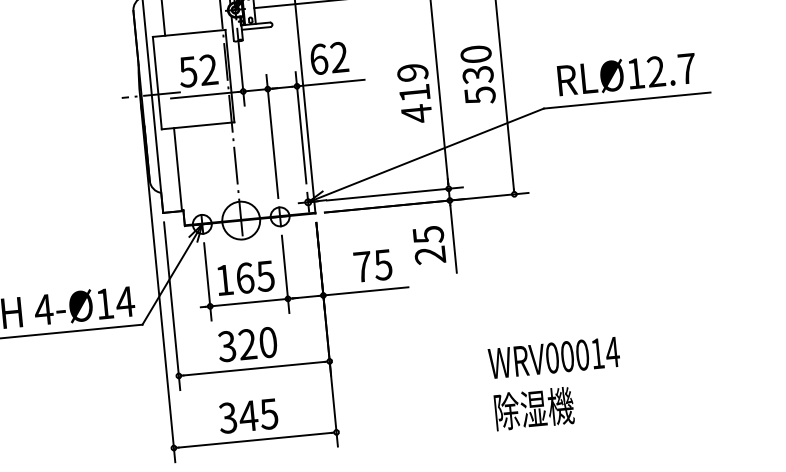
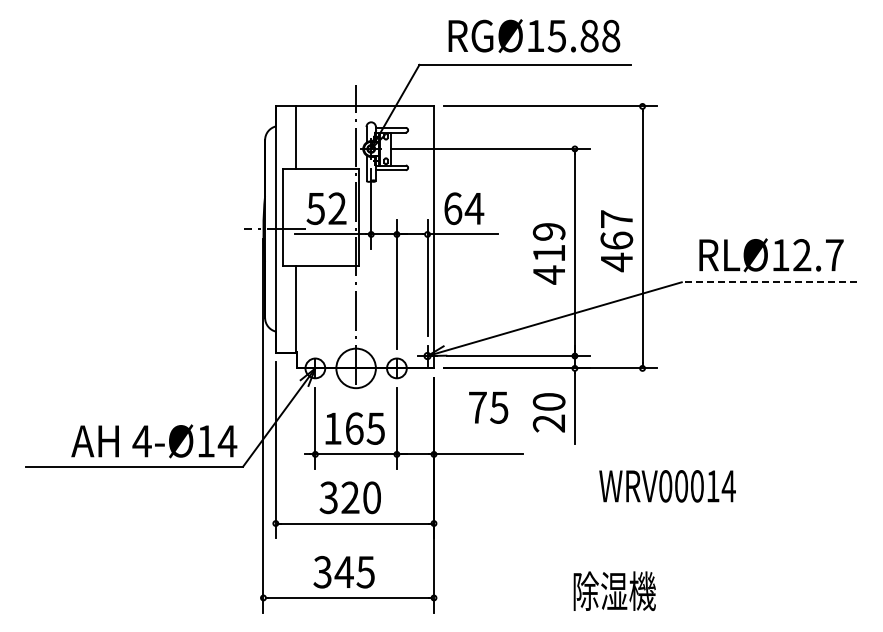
text: (339, 57) -> (474, 208), 62 -> 64
text: (477, 75) -> (616, 241), 530 -> 467
line: (626, 100) -> (768, 282), solid -> dashed
text: (427, 235) -> (548, 402), 25 -> 20
text: (372, 265) -> (488, 407), moved
text: (554, 358) -> (667, 486), moved
text: (533, 408) -> (614, 590), moved

